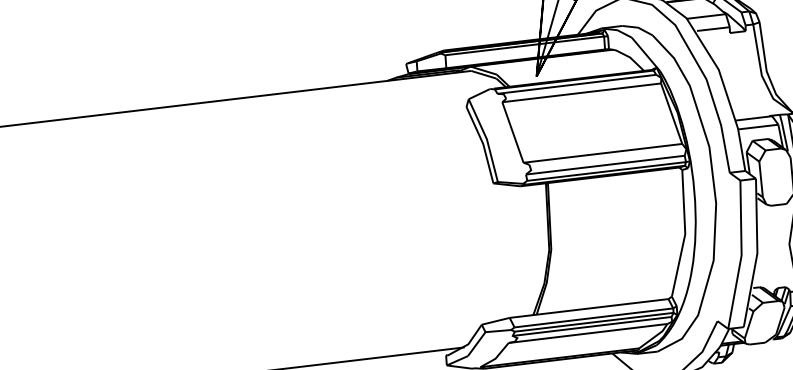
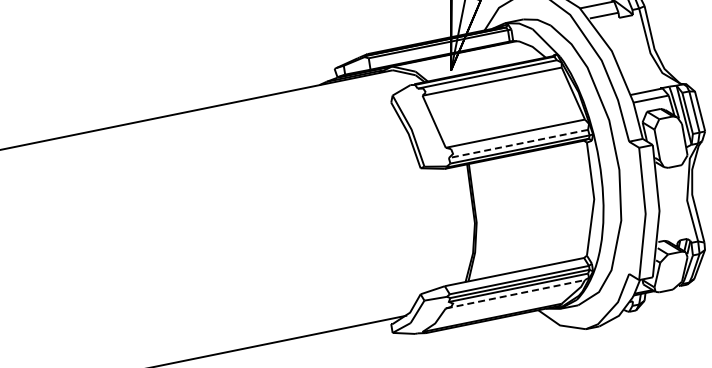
line: (605, 165) -> (518, 144), solid -> dashed
line: (588, 333) -> (515, 294), solid -> dashed

